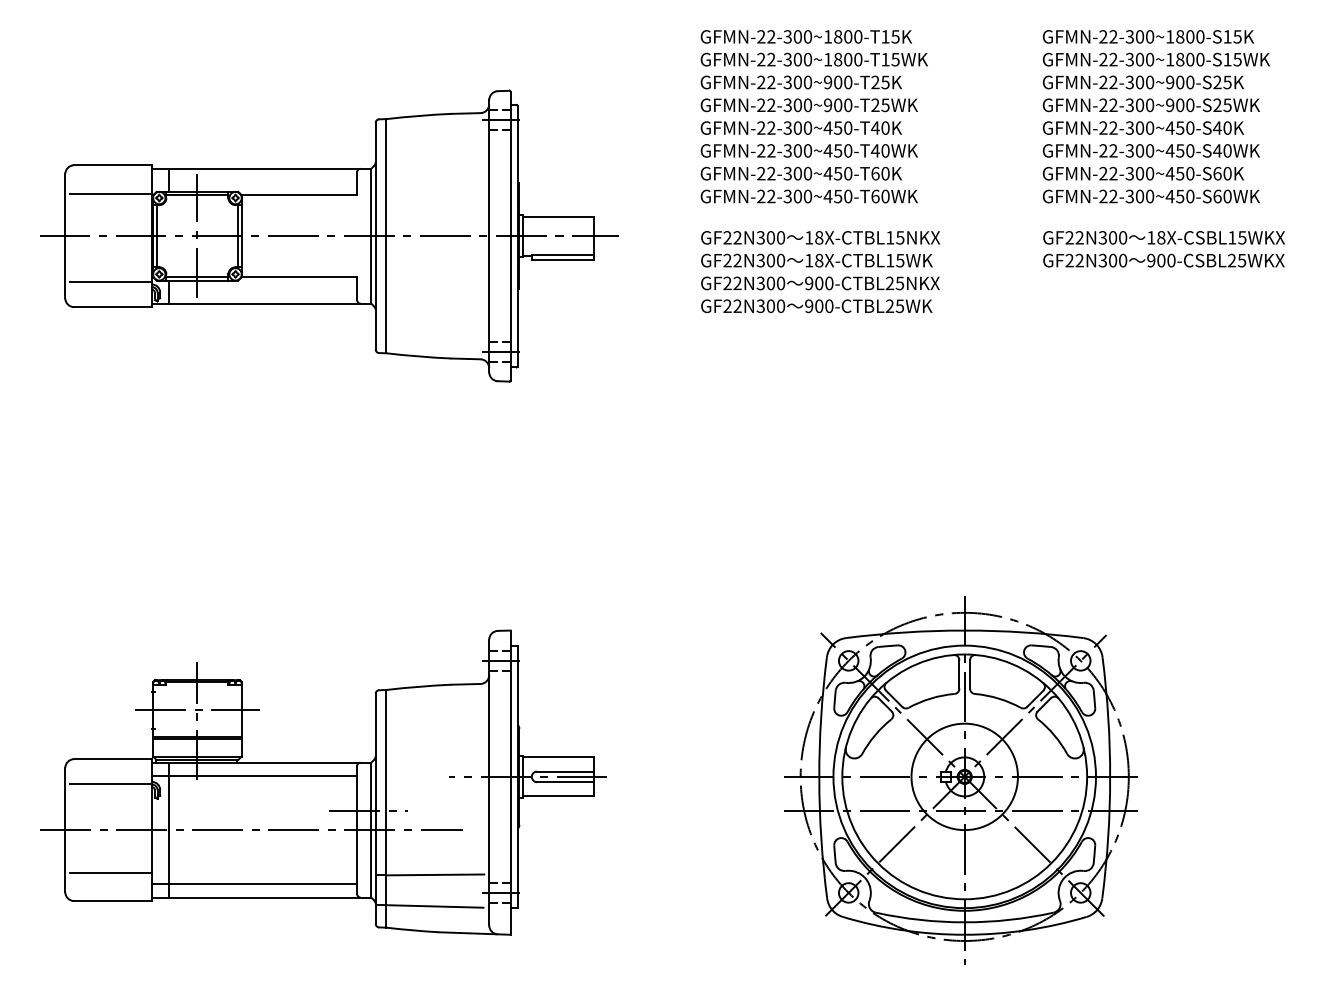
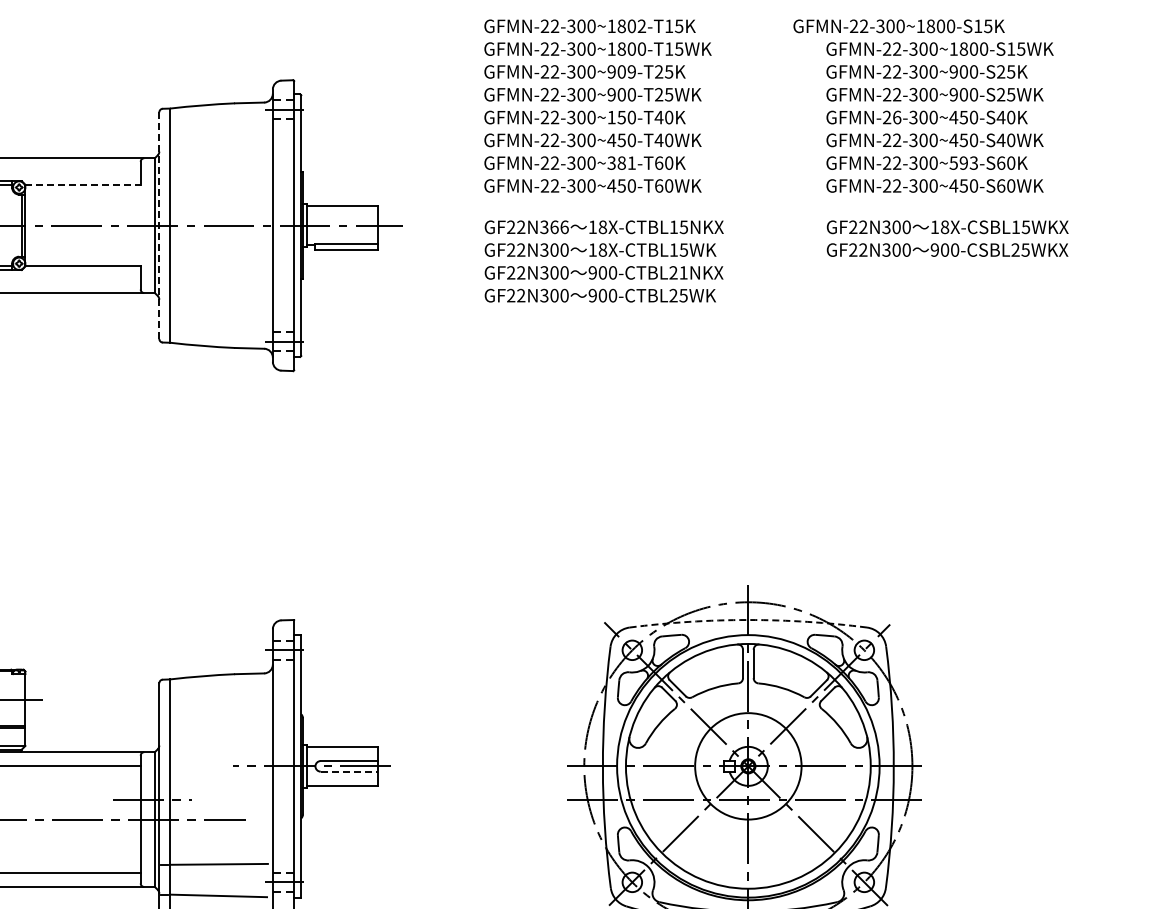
text: (858, 36) -> (642, 25), GFMN-22-300~1800-T15K -> GFMN-22-300~1802-T15K
text: (1148, 36) -> (899, 25), moved
text: (848, 82) -> (632, 71), GFMN-22-300~900-T25K -> GFMN-22-300~909-T25K
text: (827, 127) -> (611, 116), GFMN-22-300~450-T40K -> GFMN-22-300~150-T40K
text: (1113, 127) -> (897, 116), GFMN-22-300~450-S40K -> GFMN-26-300~450-S40K
text: (837, 173) -> (621, 162), GFMN-22-300~450-T60K -> GFMN-22-300~381-T60K
text: (1179, 173) -> (963, 162), GFMN-22-300~450-S60K -> GFMN-22-300~593-S60K
line: (299, 195) -> (83, 184), solid -> dashed
line: (375, 235) -> (159, 224), solid -> dashed
text: (775, 237) -> (559, 226), GF22N300 -> GF22N366
text: (899, 283) -> (683, 272), 900-CTBL25NKX -> 900-CTBL21NKX
arc: (964, 630) -> (748, 619), solid -> dashed
line: (566, 782) -> (350, 771), solid -> dashed

